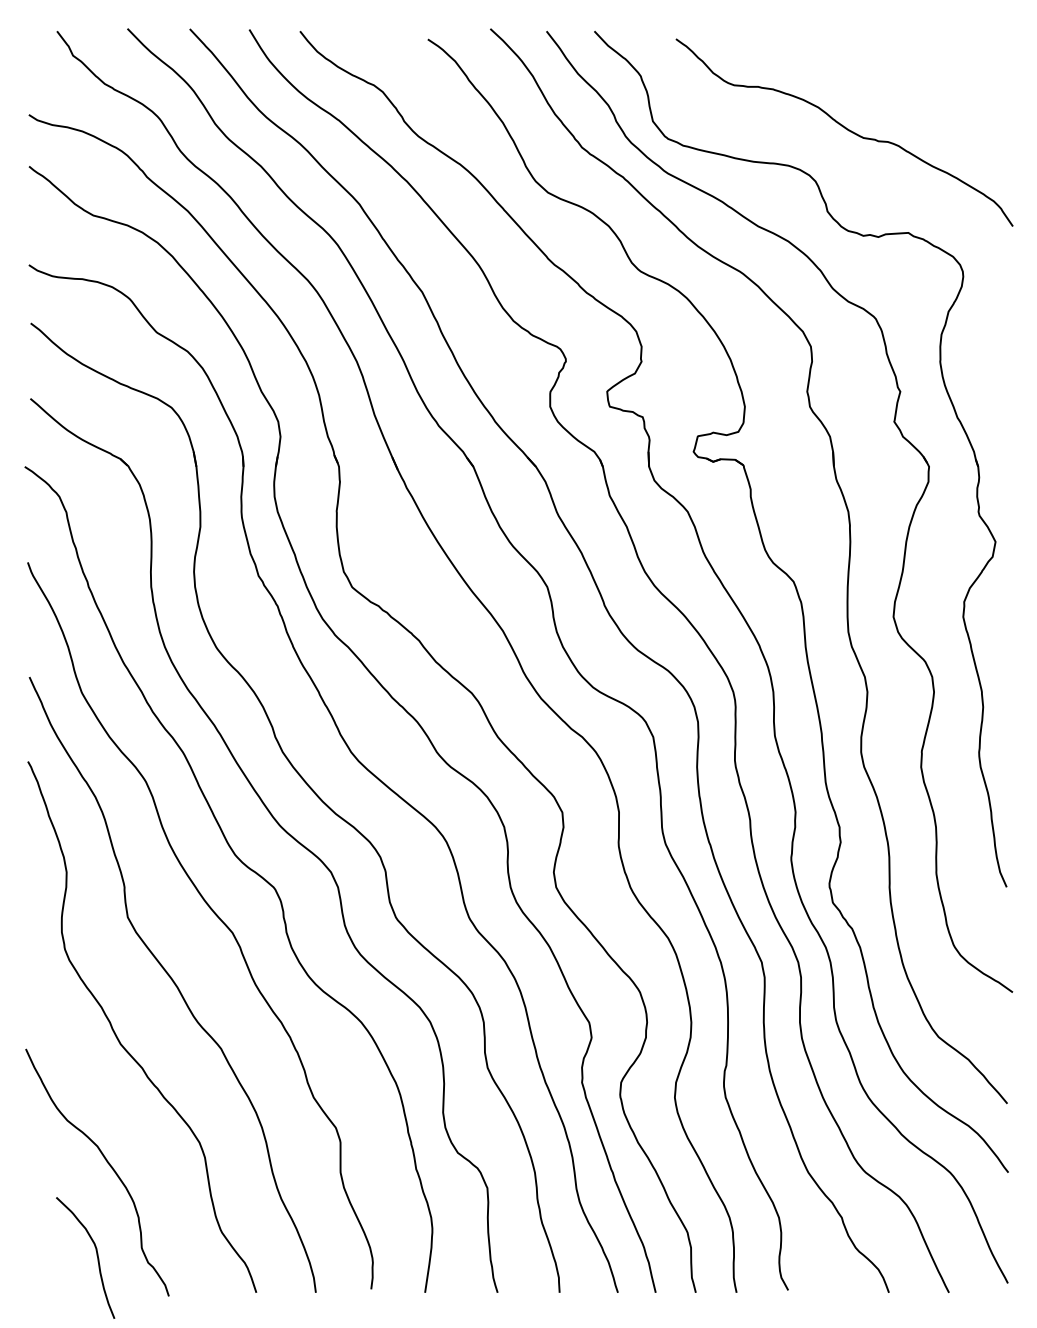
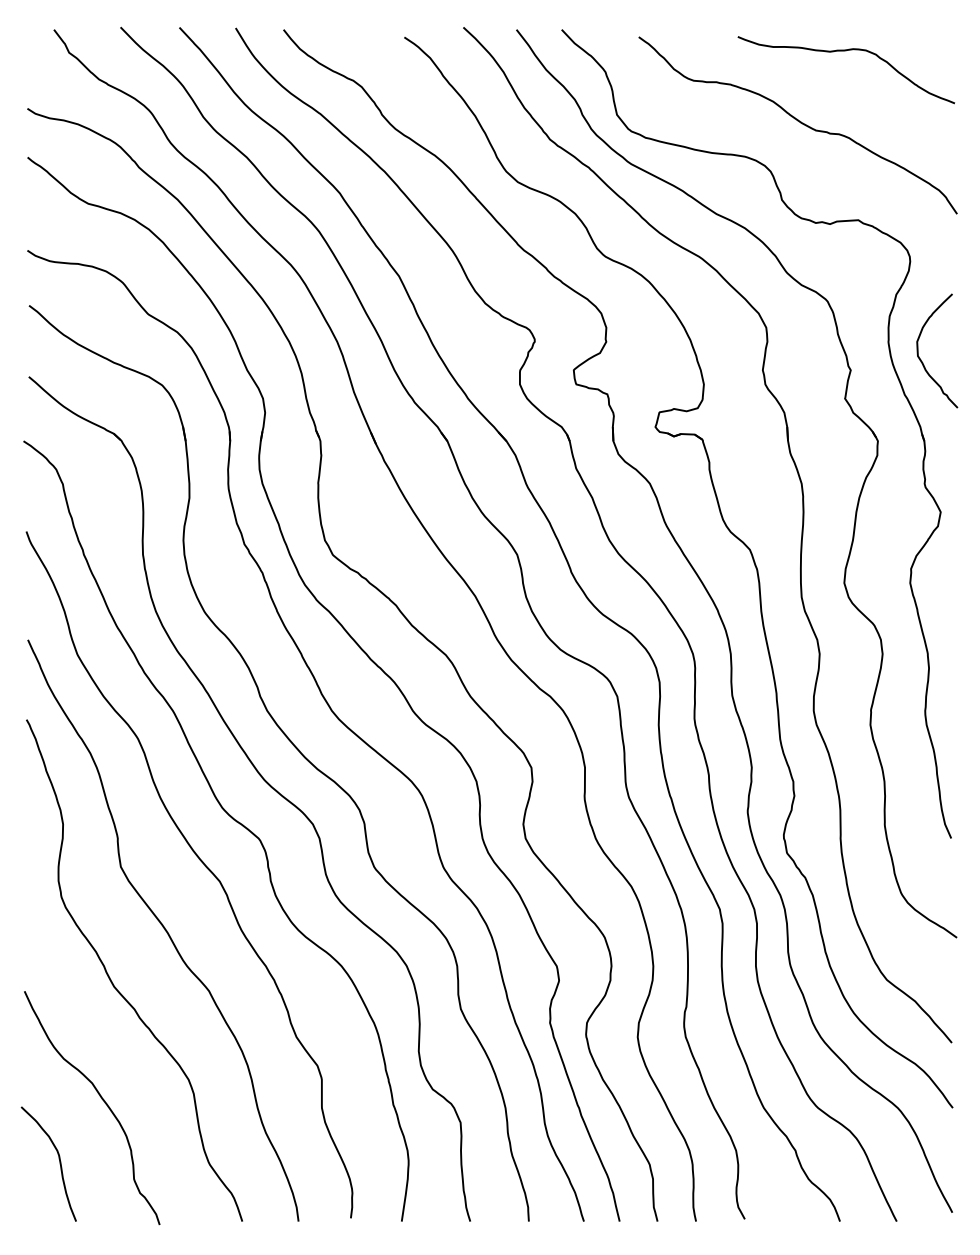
curve: (894, 54) -> (845, 51), added
curve: (972, 371) -> (918, 351), added
curve: (96, 1255) -> (59, 1161), moved

